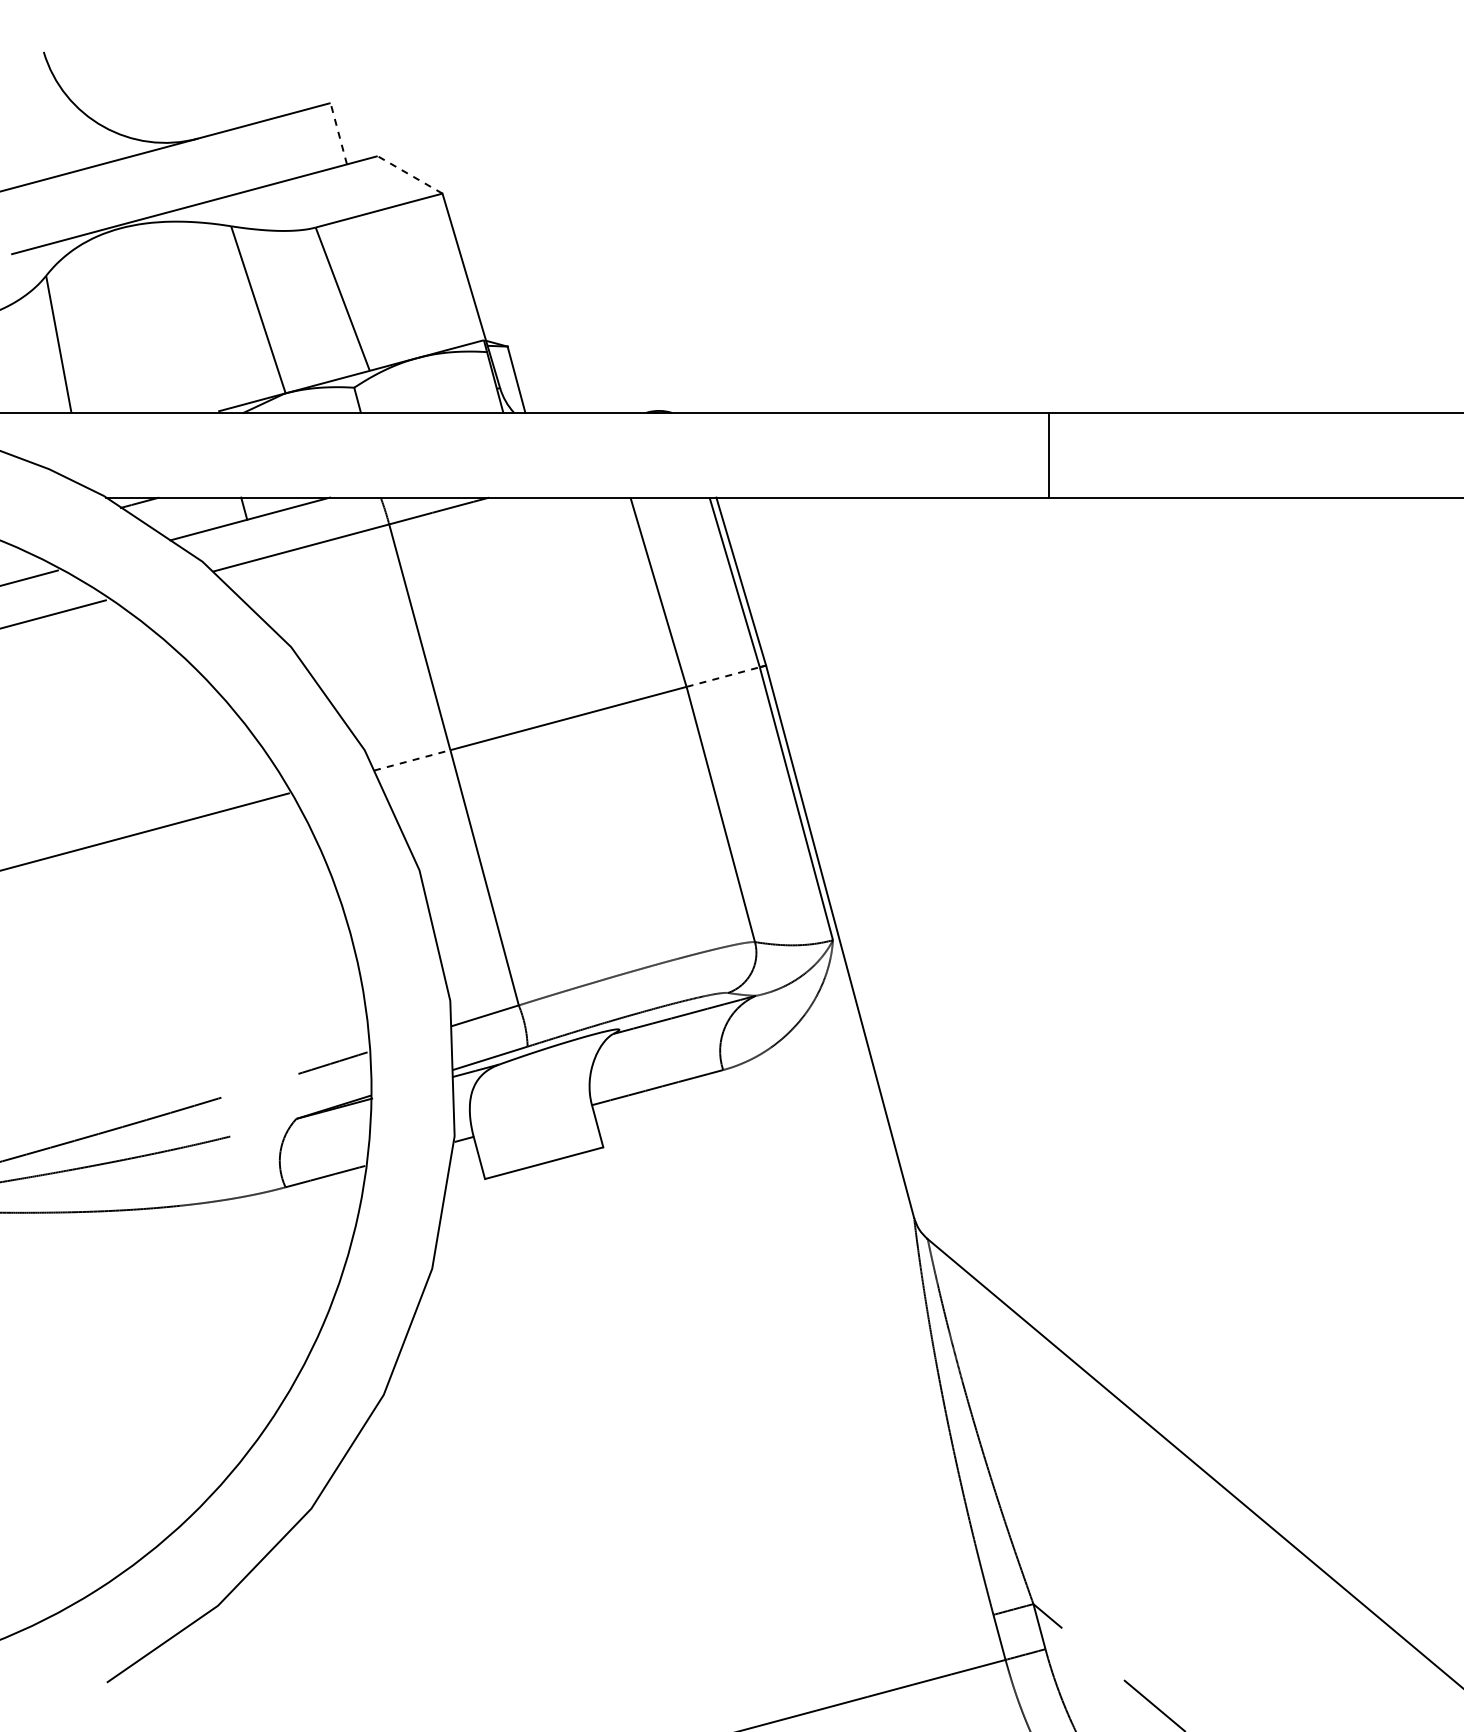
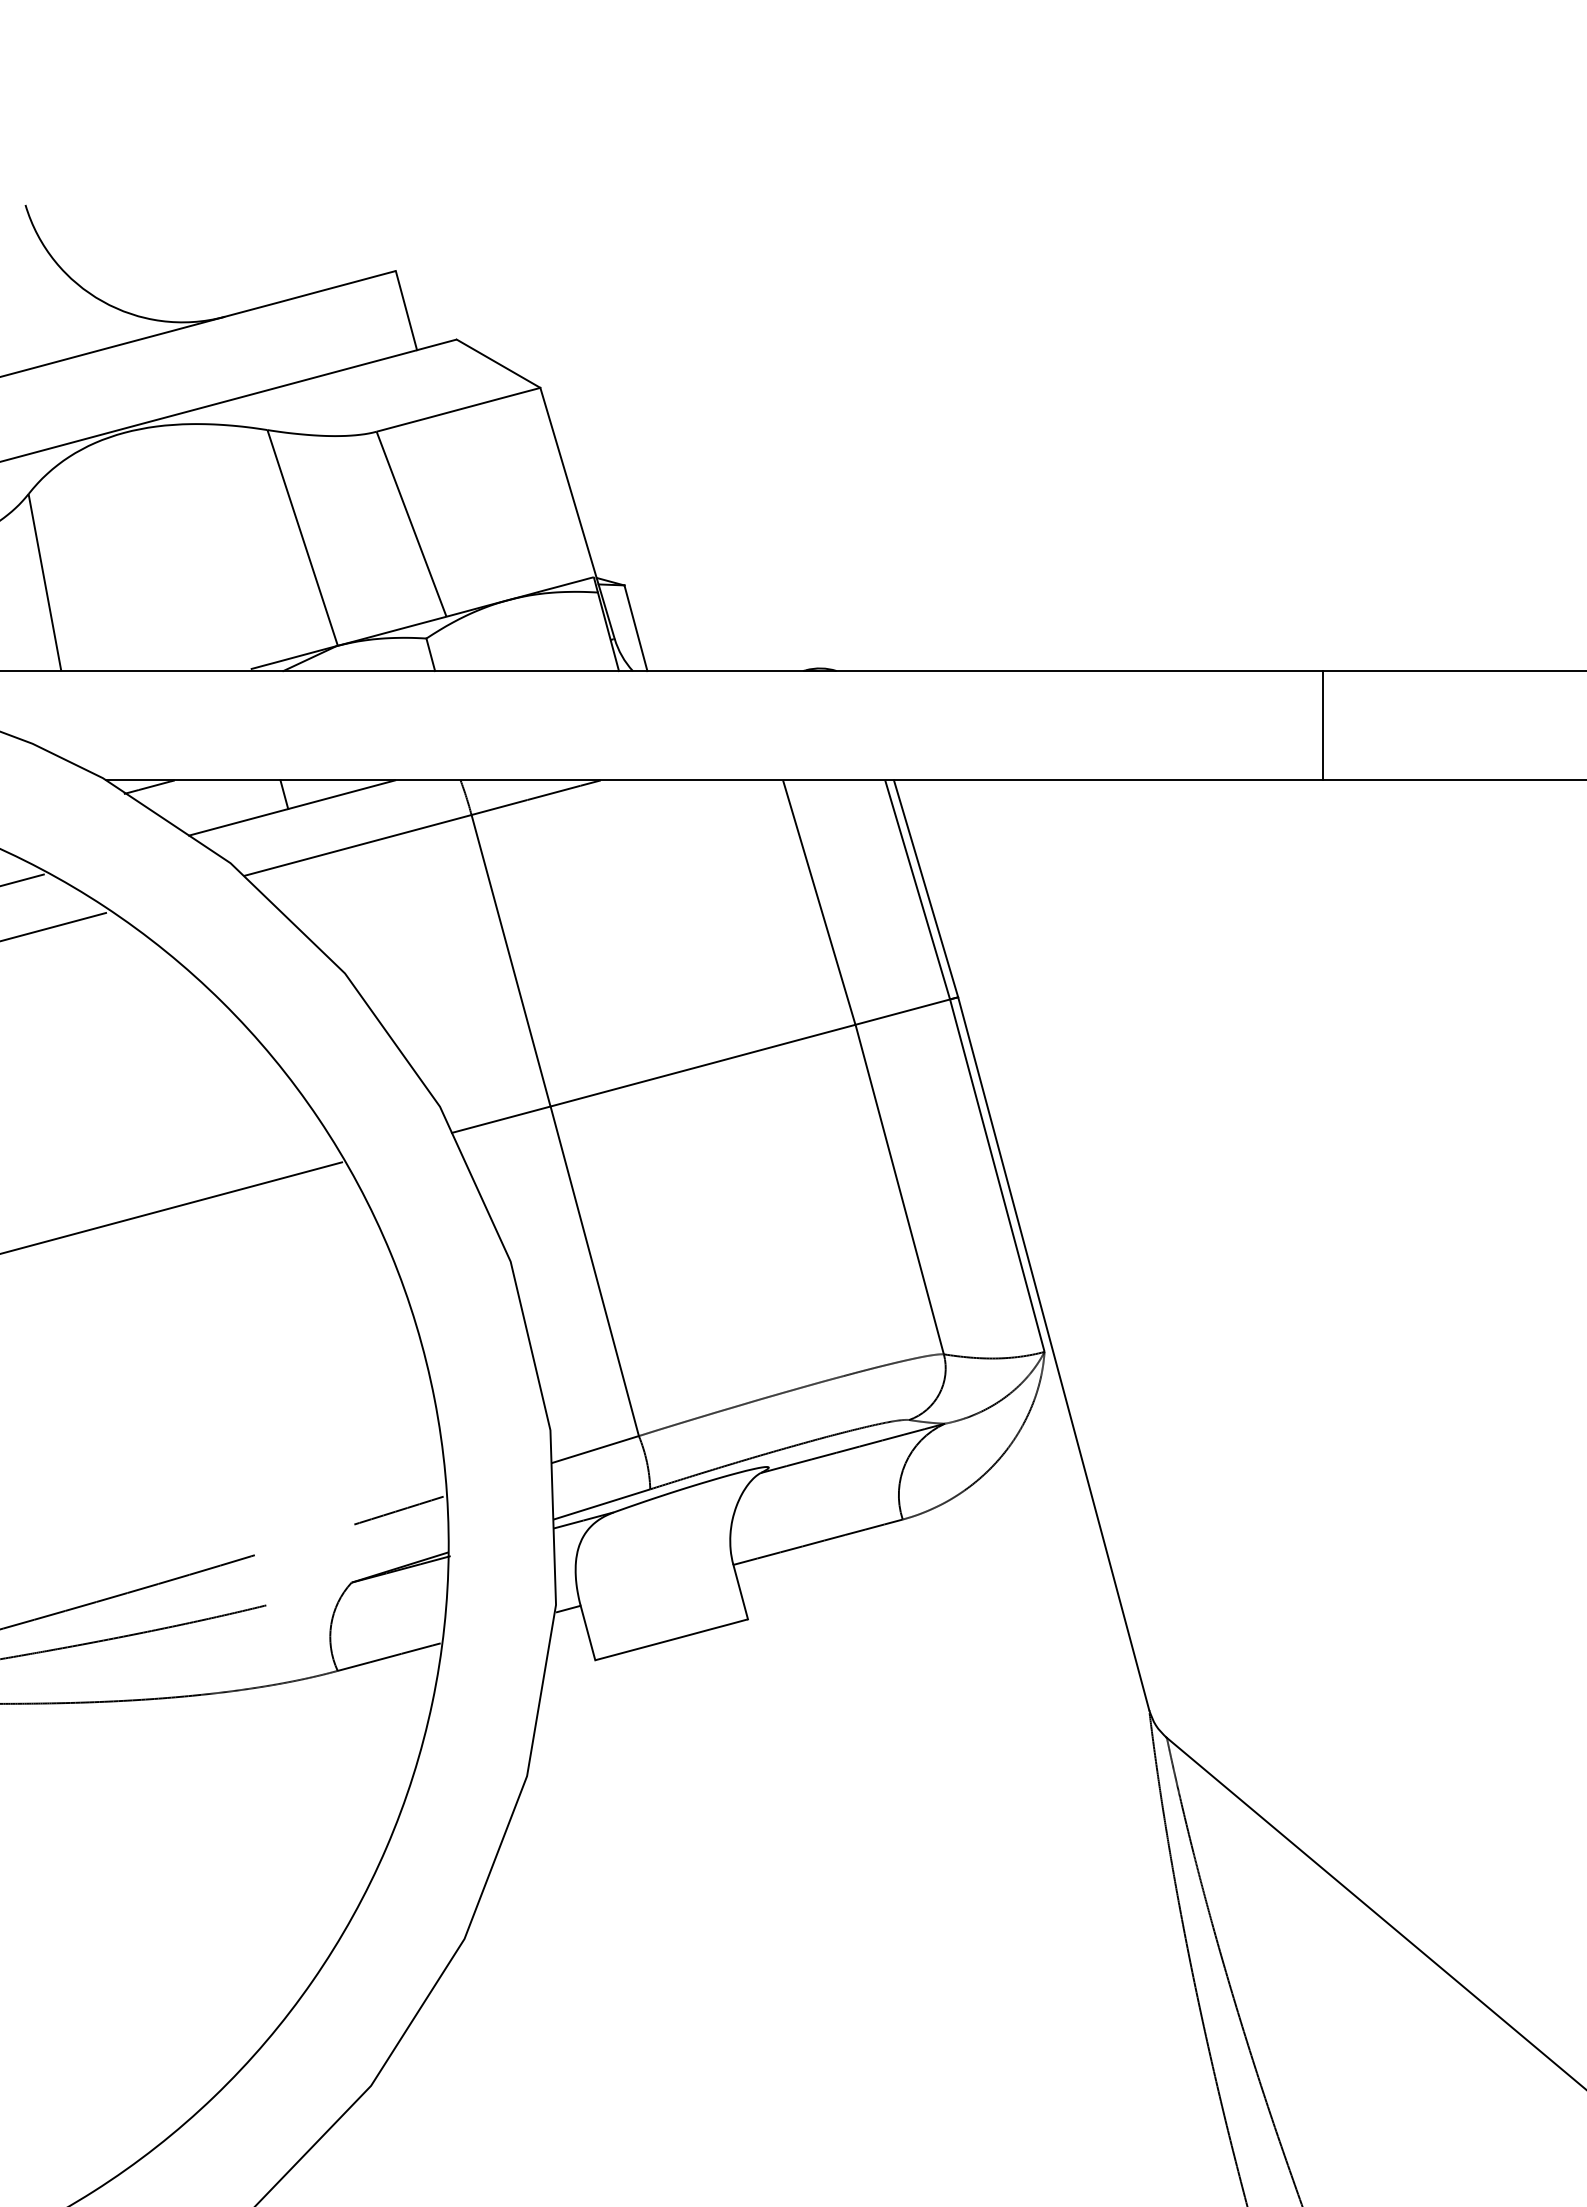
line: (338, 133) -> (406, 310), dashed -> solid
line: (409, 174) -> (497, 363), dashed -> solid
line: (723, 677) -> (903, 1012), dashed -> solid
line: (412, 760) -> (501, 1119), dashed -> solid

